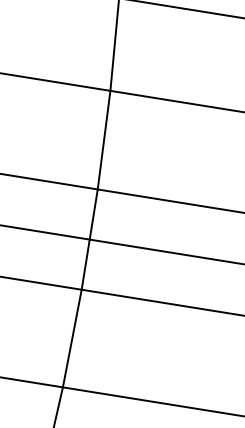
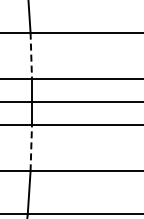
line: (104, 140) -> (31, 55), solid -> dashed
line: (72, 338) -> (31, 148), solid -> dashed

